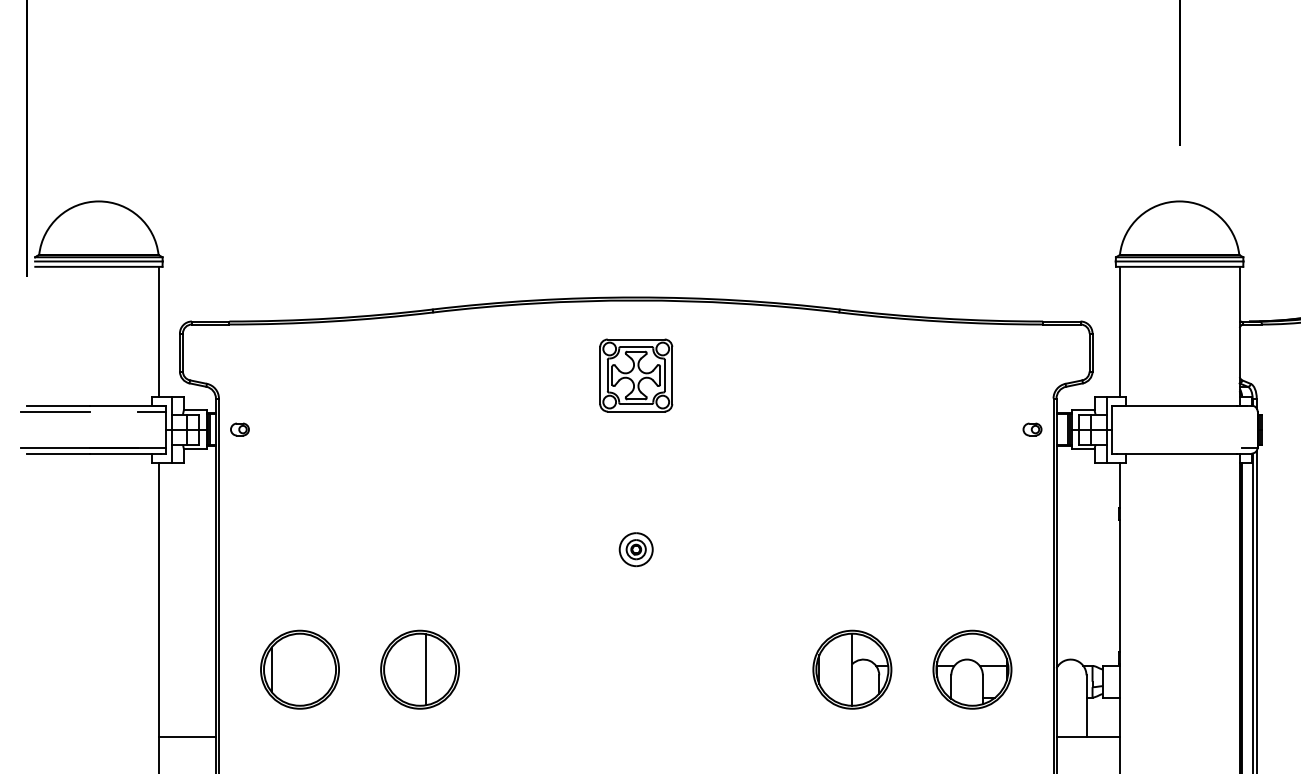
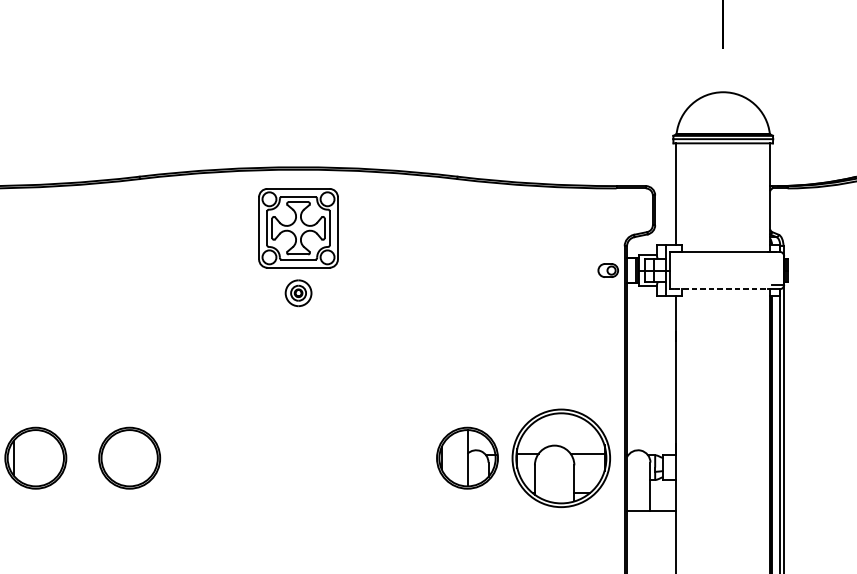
part: (636, 375) -> (298, 228), size x1.4
part: (1032, 429) -> (608, 270), size x1.4
line: (1177, 453) -> (721, 289), solid -> dashed
part: (635, 549) -> (298, 293), moved
line: (426, 669) -> (134, 458), removed
part: (972, 669) -> (561, 458), size x1.6

